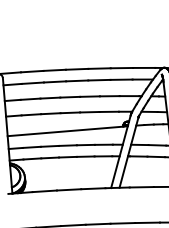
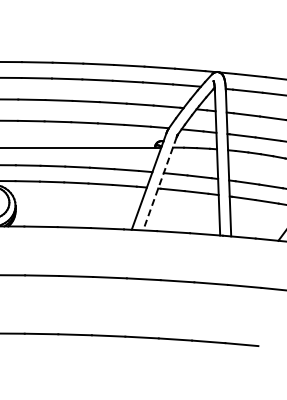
line: (128, 152) -> (159, 183), solid -> dashed

